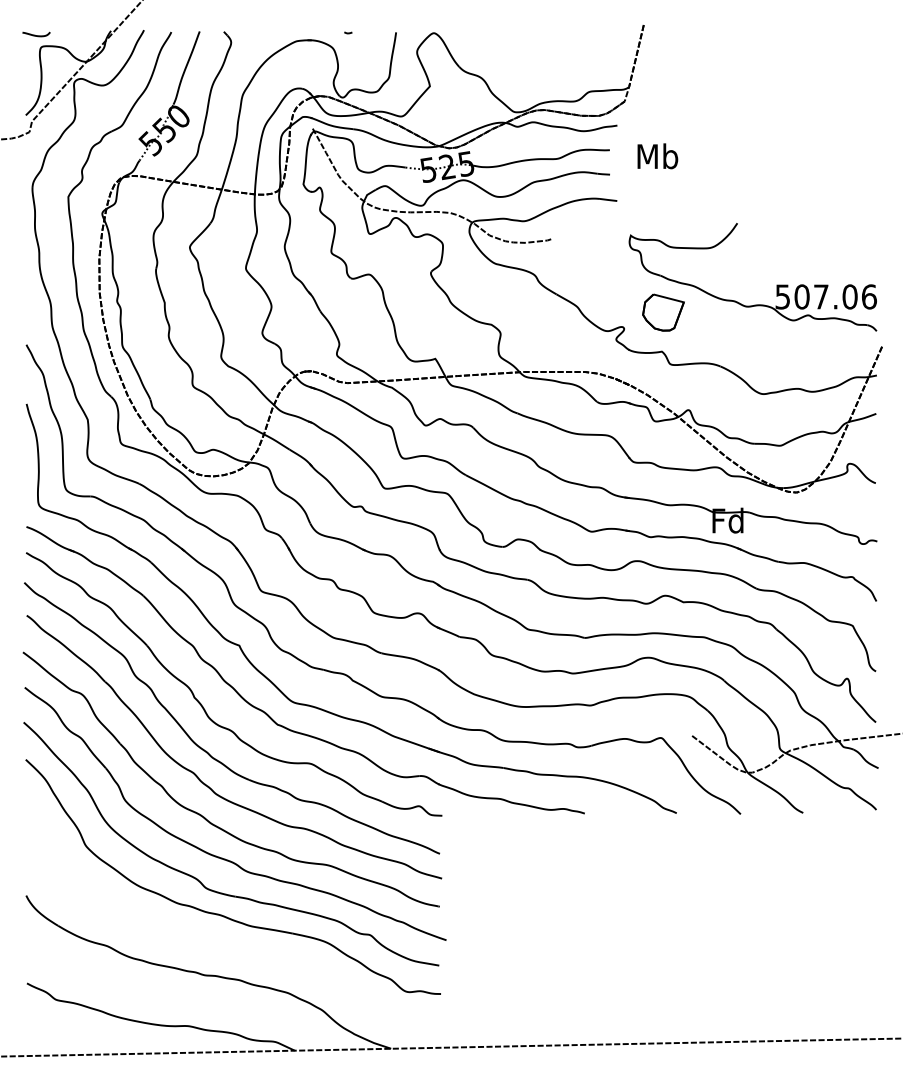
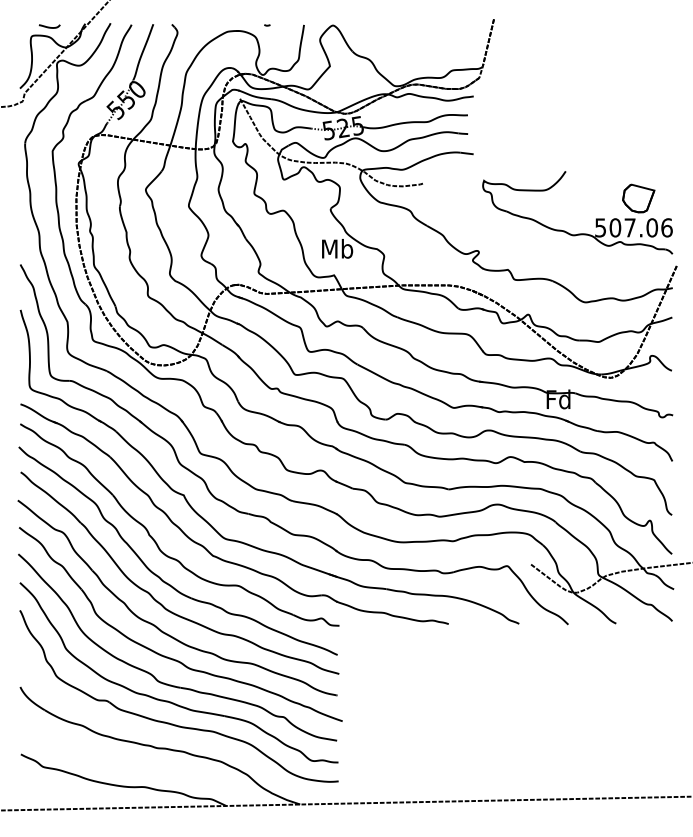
curve: (35, 34) -> (48, 26), moved
text: (657, 156) -> (337, 248), moved
part: (663, 312) -> (638, 198), moved
part: (221, 942) -> (170, 722), added

